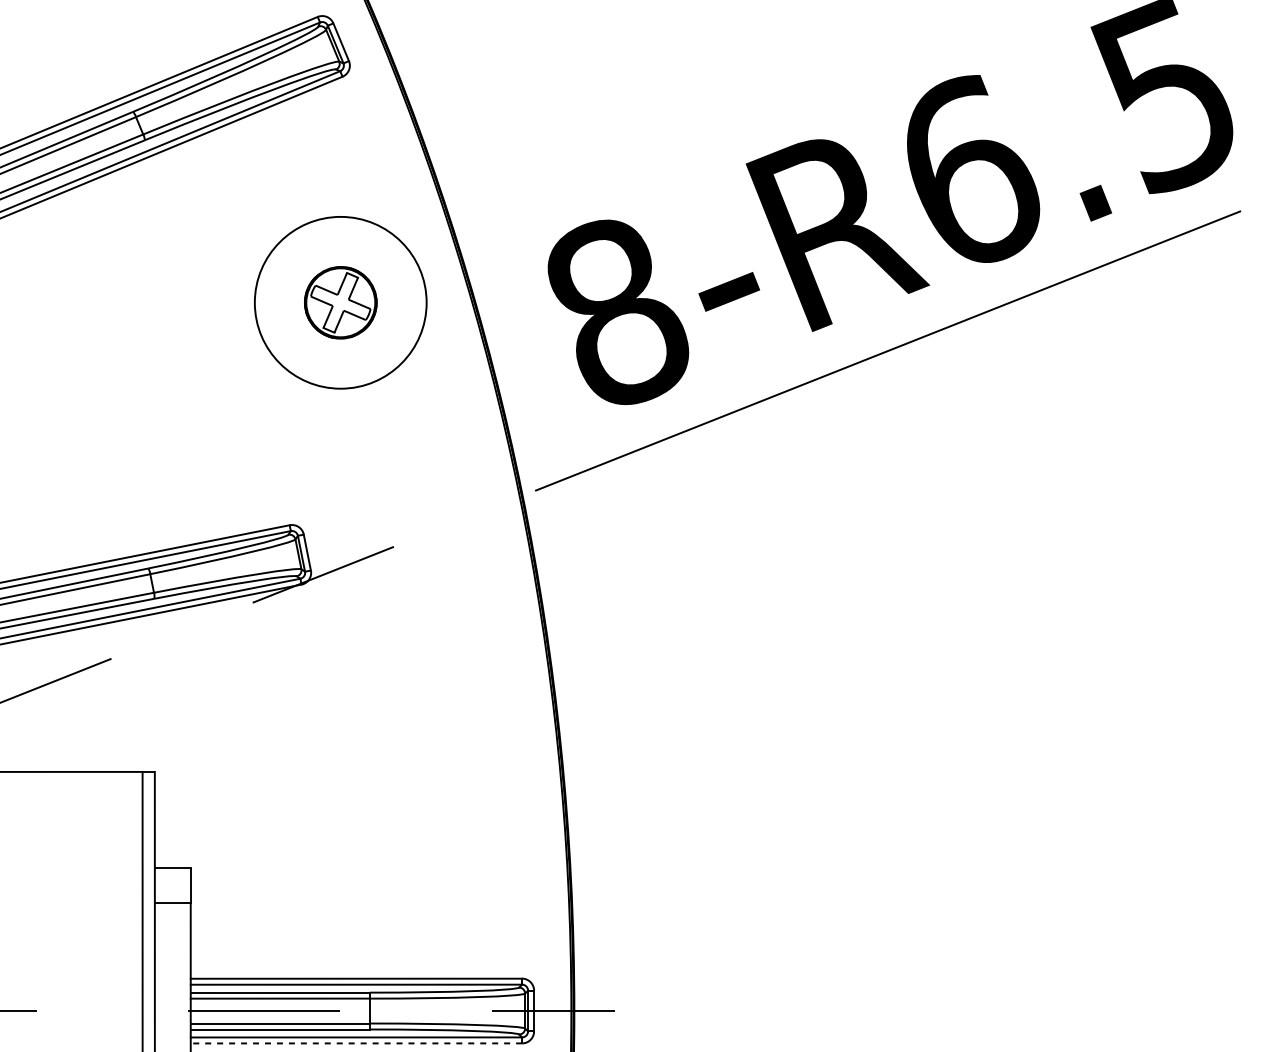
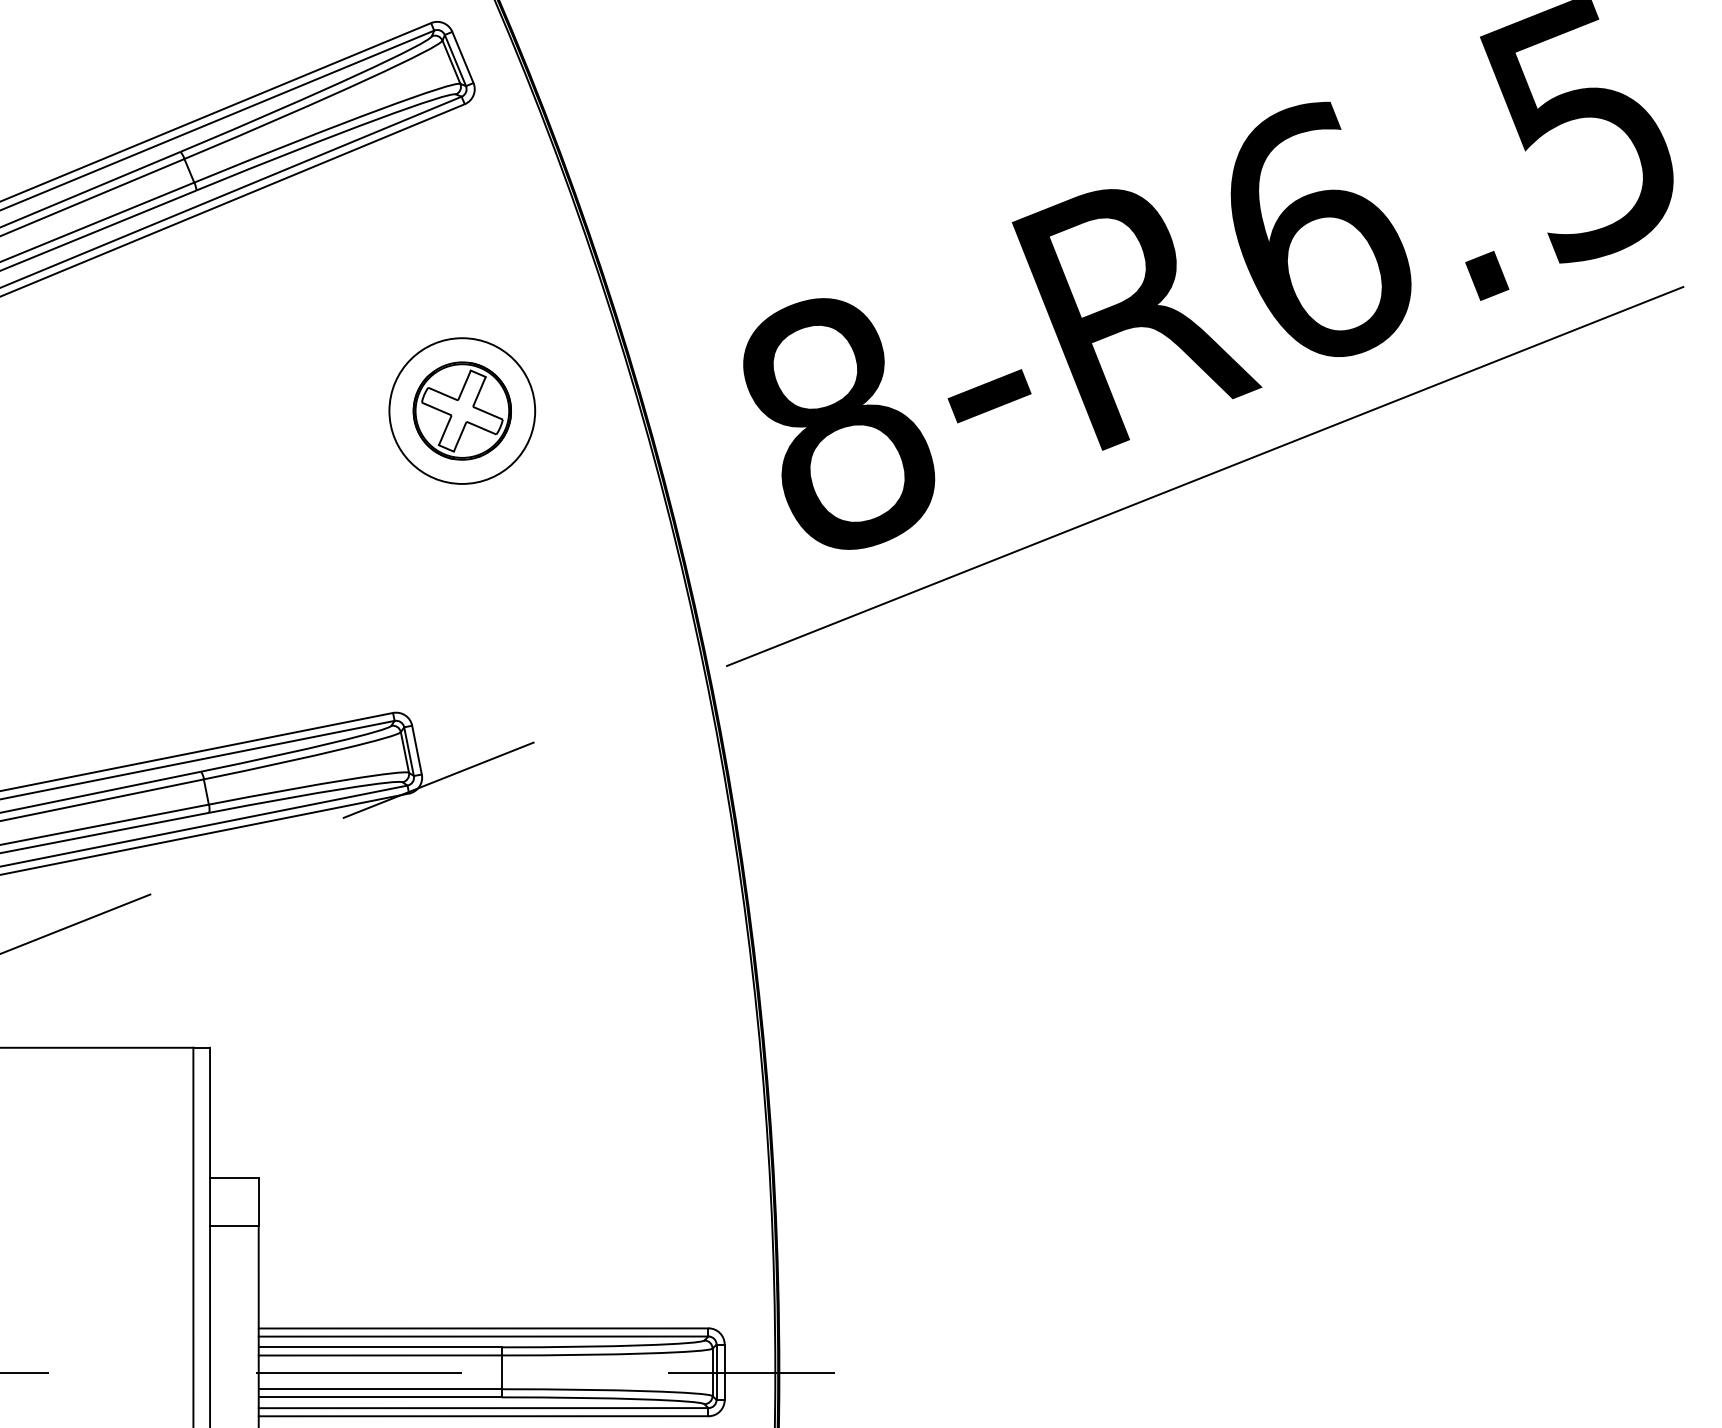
circle: (340, 302) -> (462, 410), size x0.62
line: (356, 1043) -> (483, 1416), dashed -> solid

